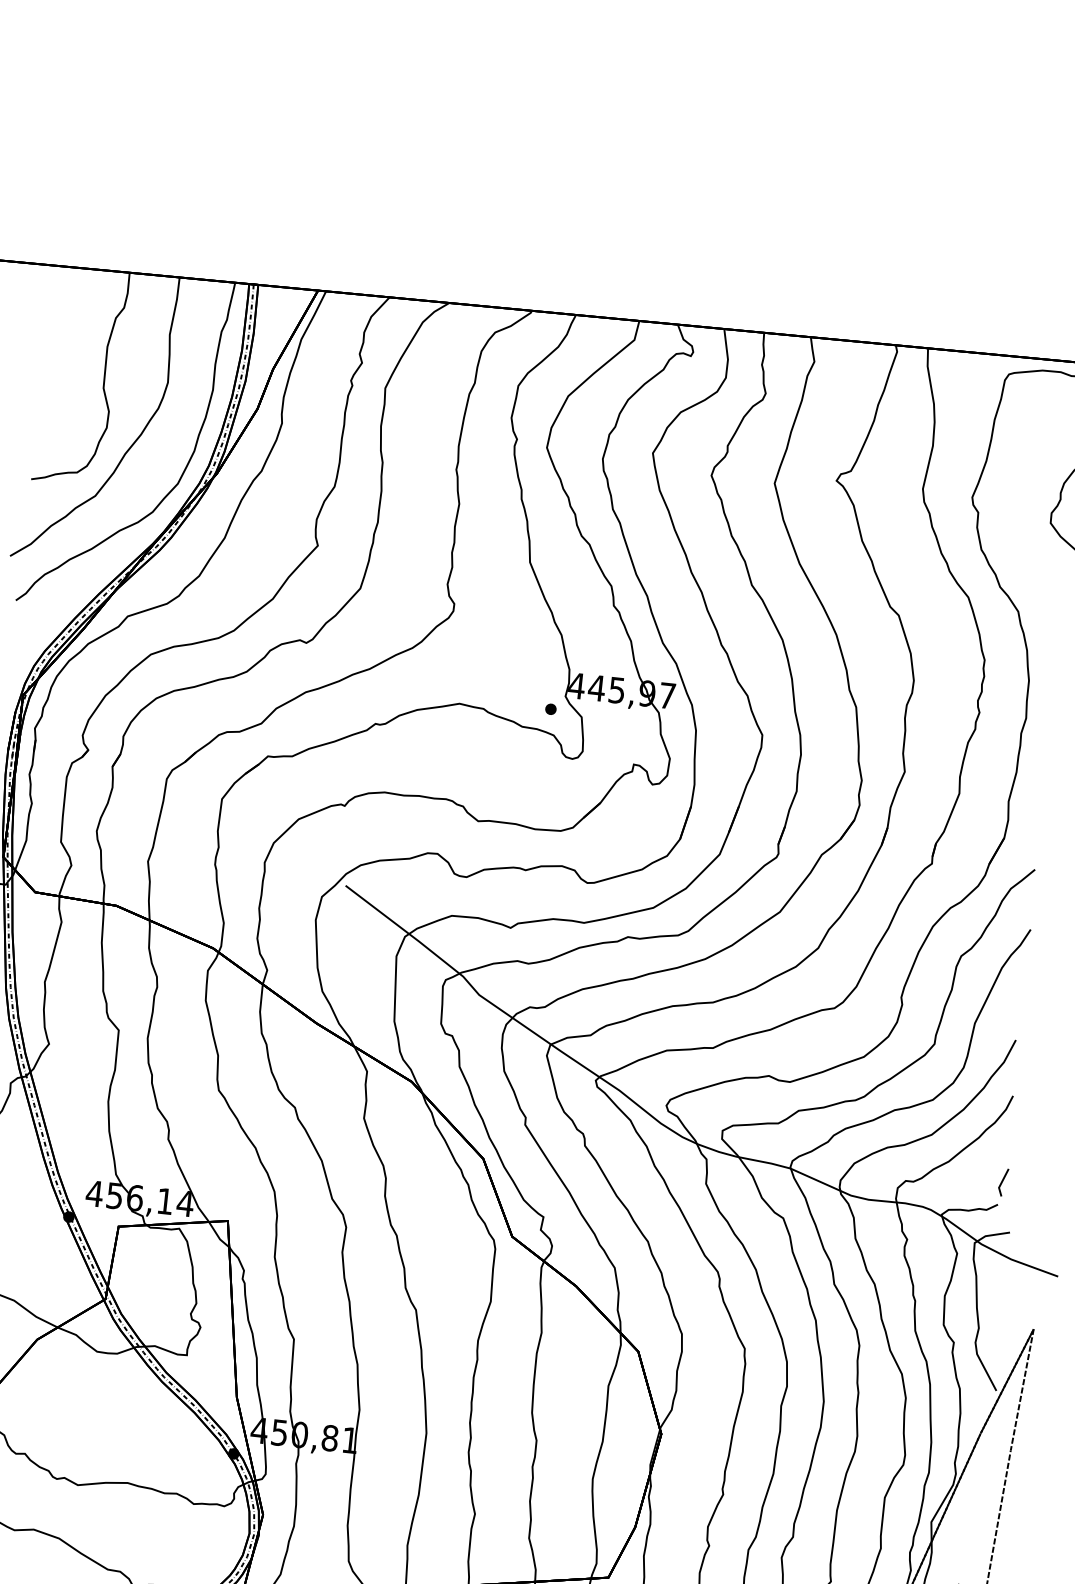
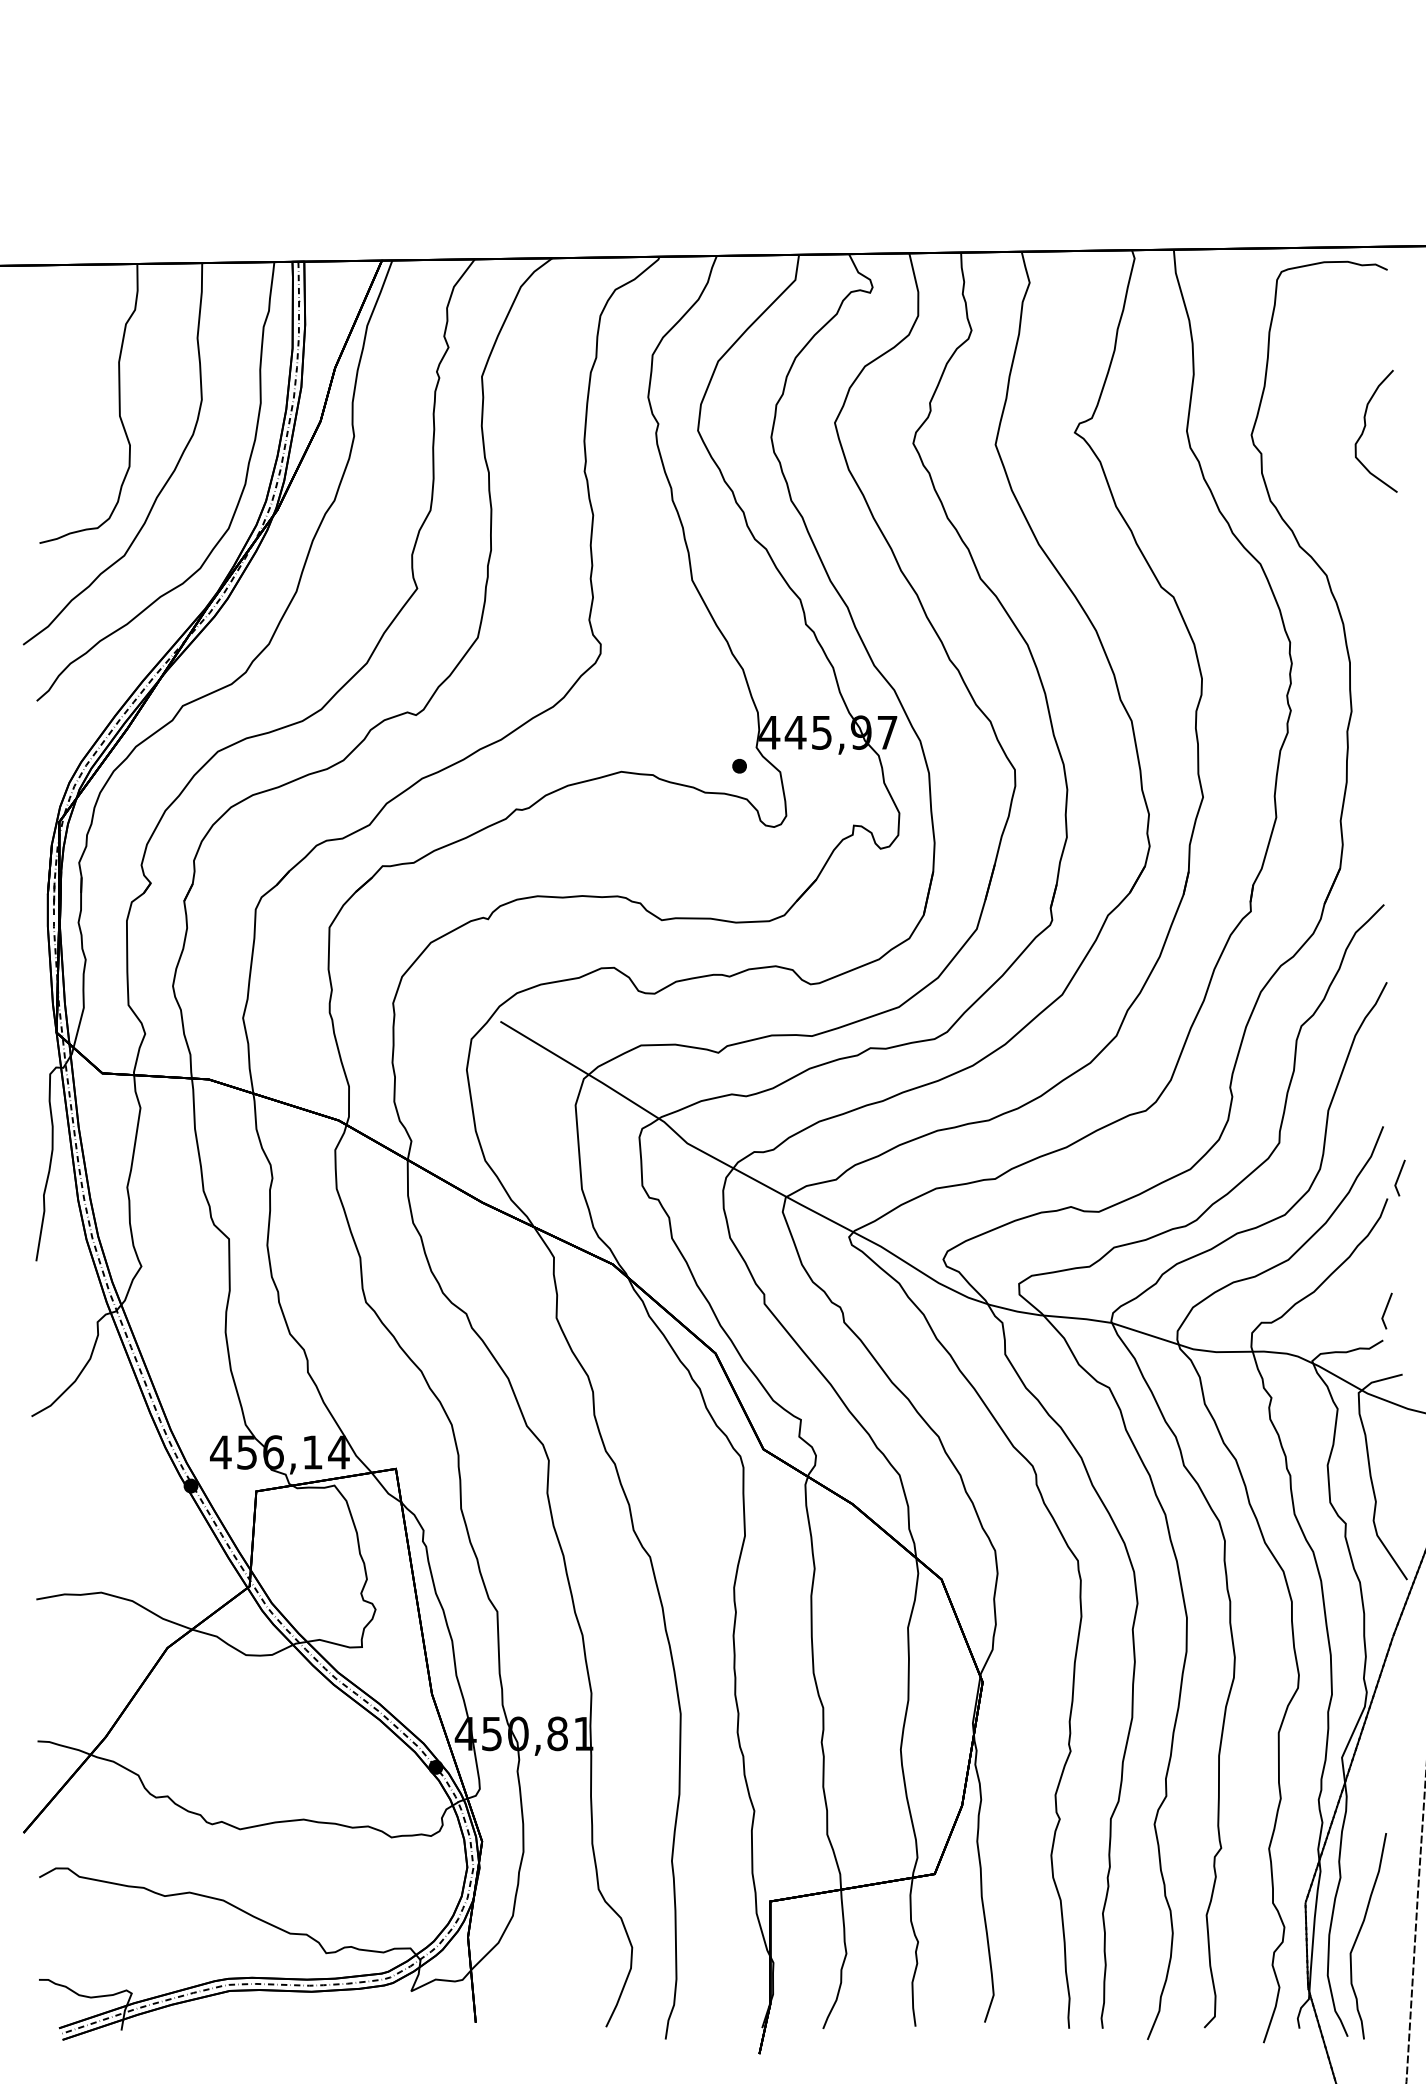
line: (1024, 1080) -> (1399, 1177), added

